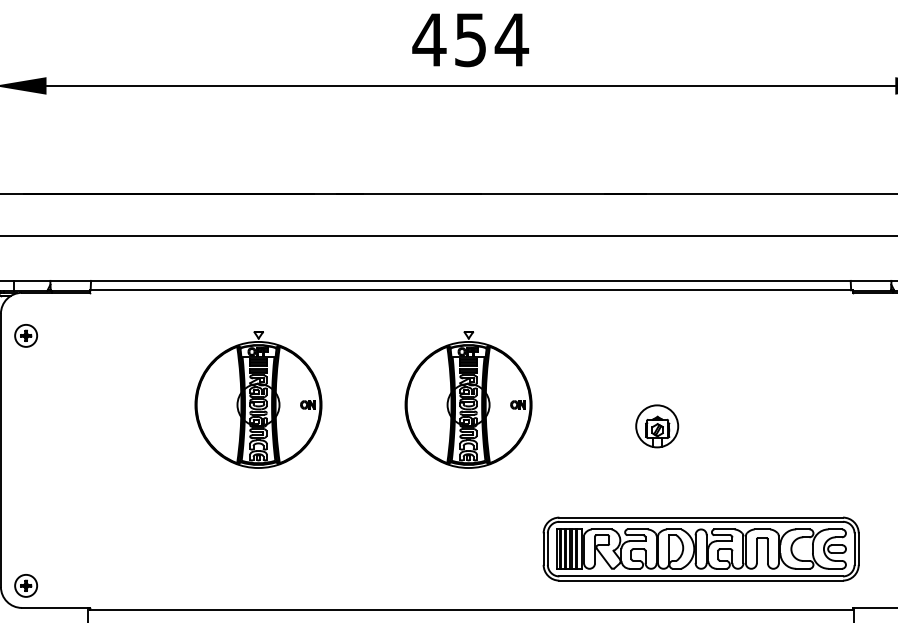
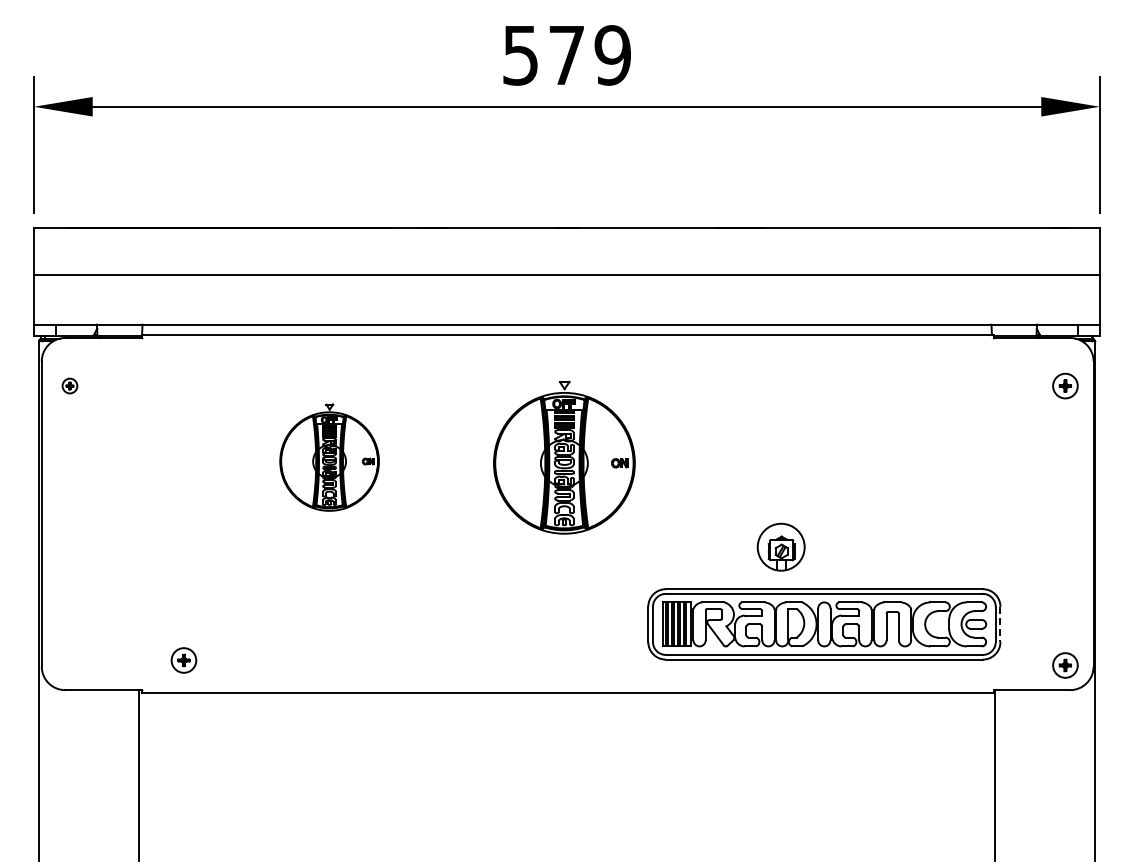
text: (470, 40) -> (566, 55), 454 -> 579
part: (25, 335) -> (69, 385), size x0.6
part: (258, 399) -> (329, 457), size x0.7
part: (656, 425) -> (780, 546), moved
line: (858, 549) -> (1000, 624), solid -> dashed
part: (25, 585) -> (183, 660), moved

